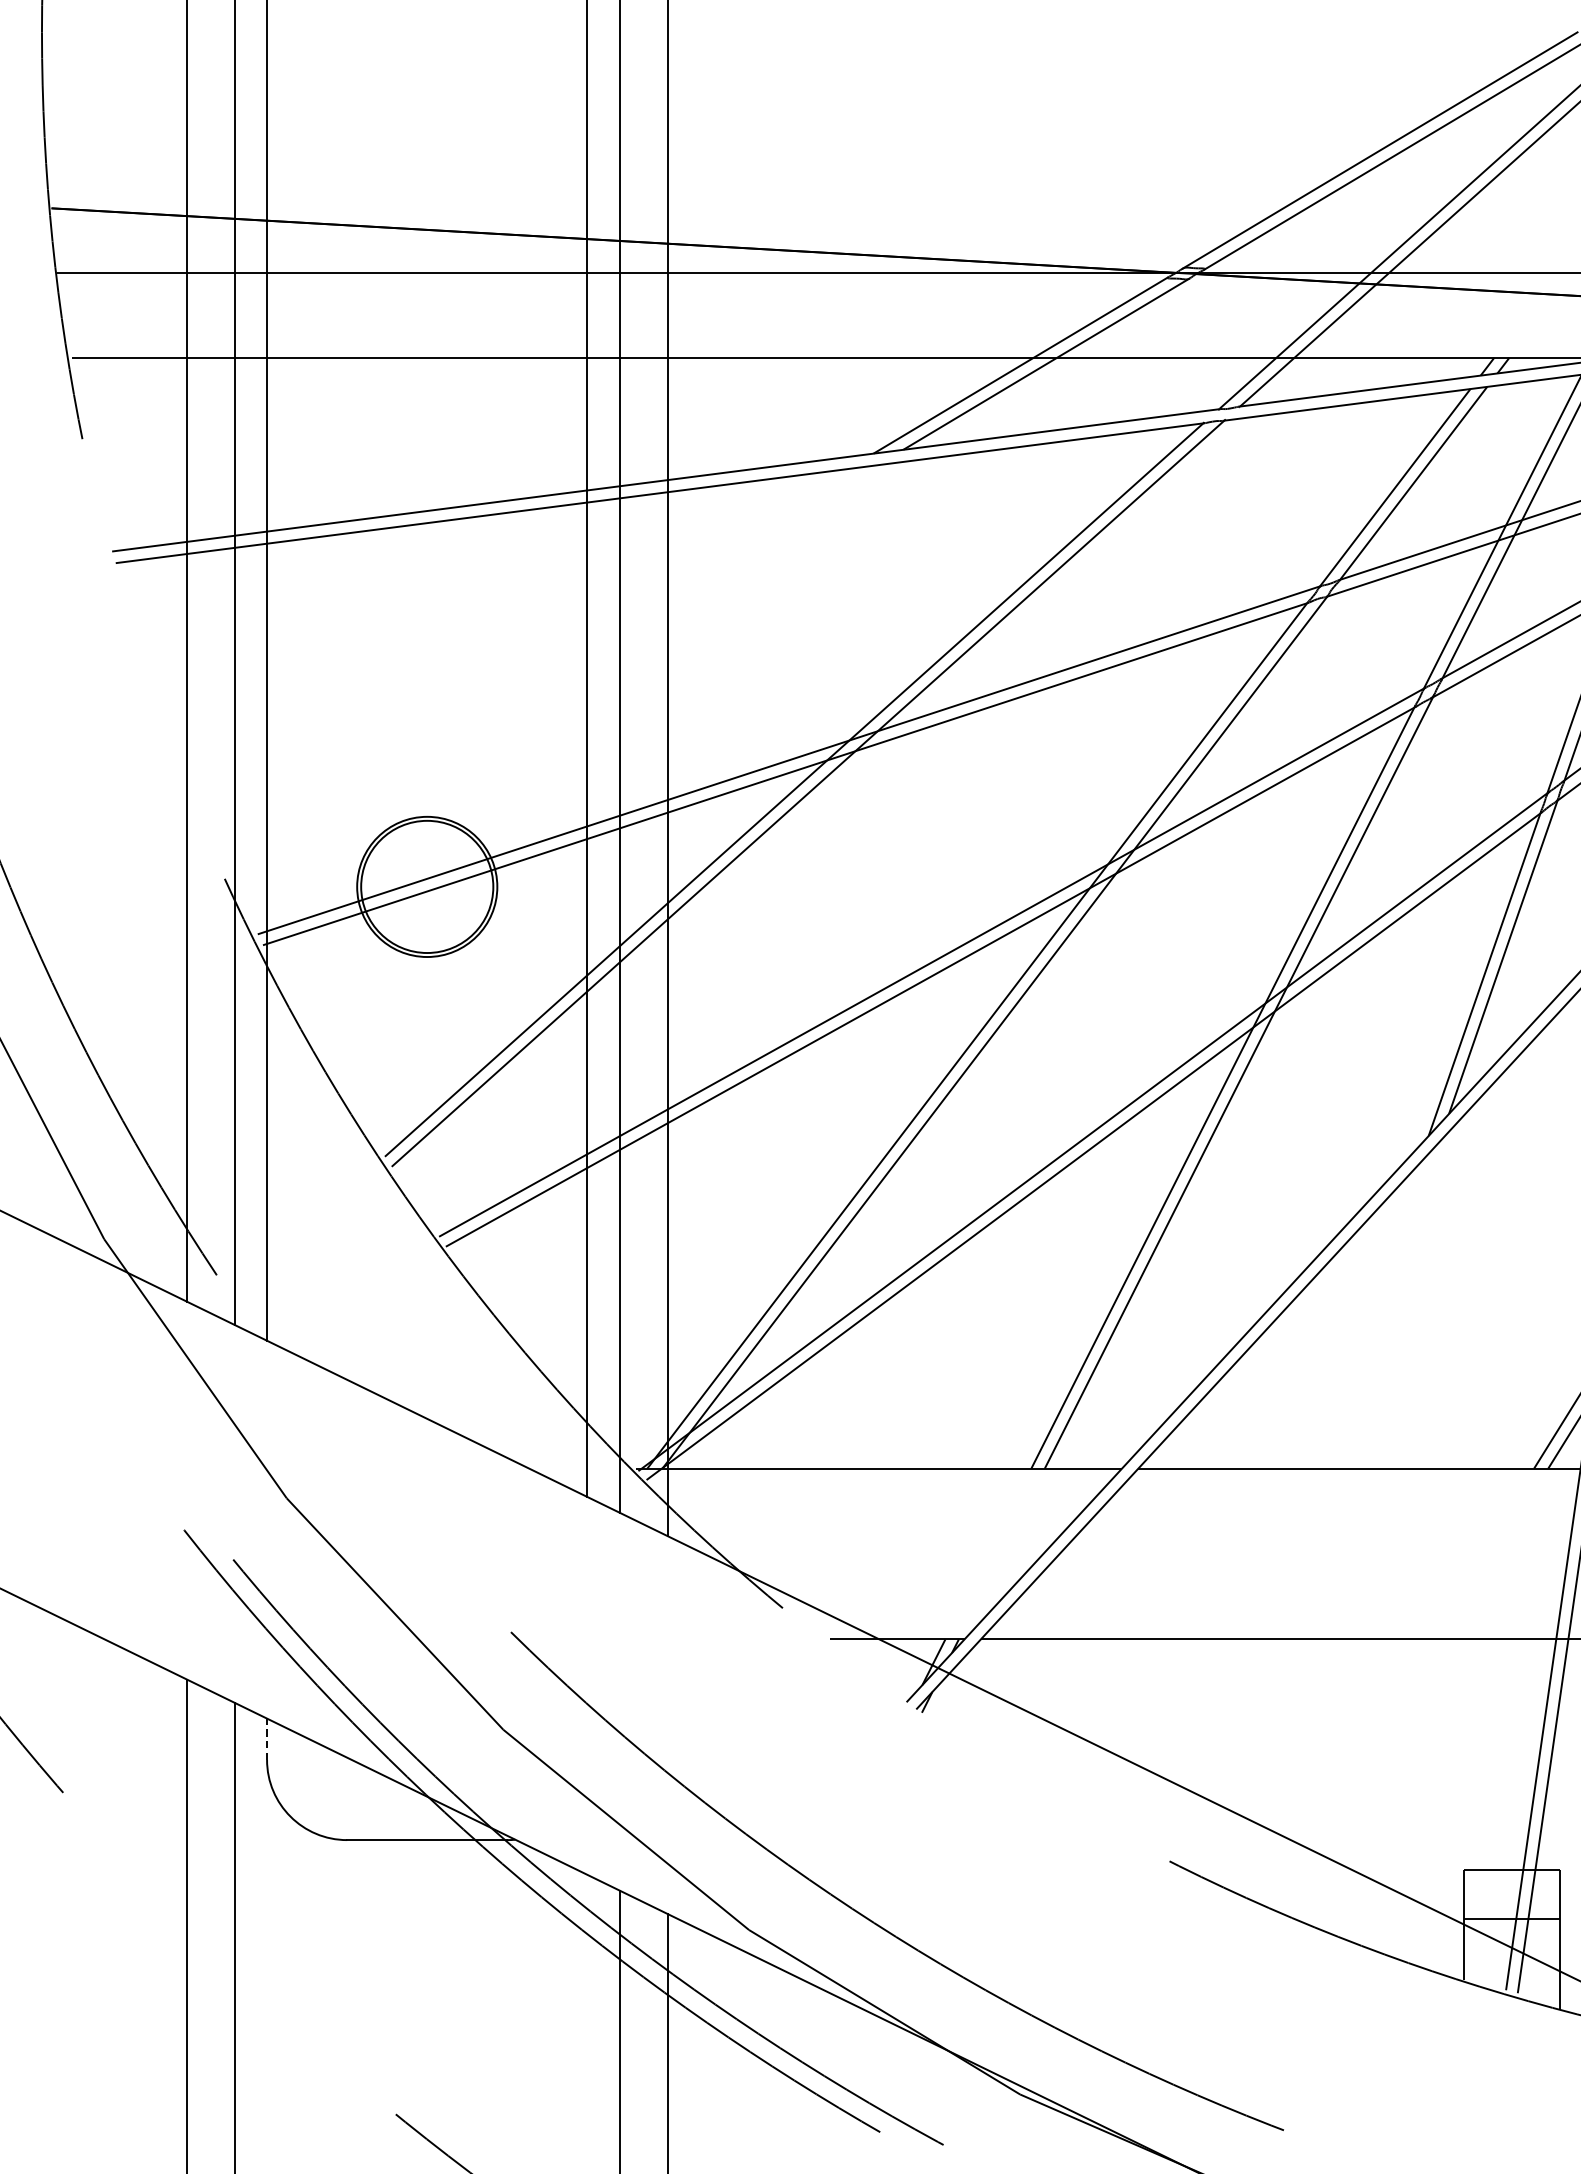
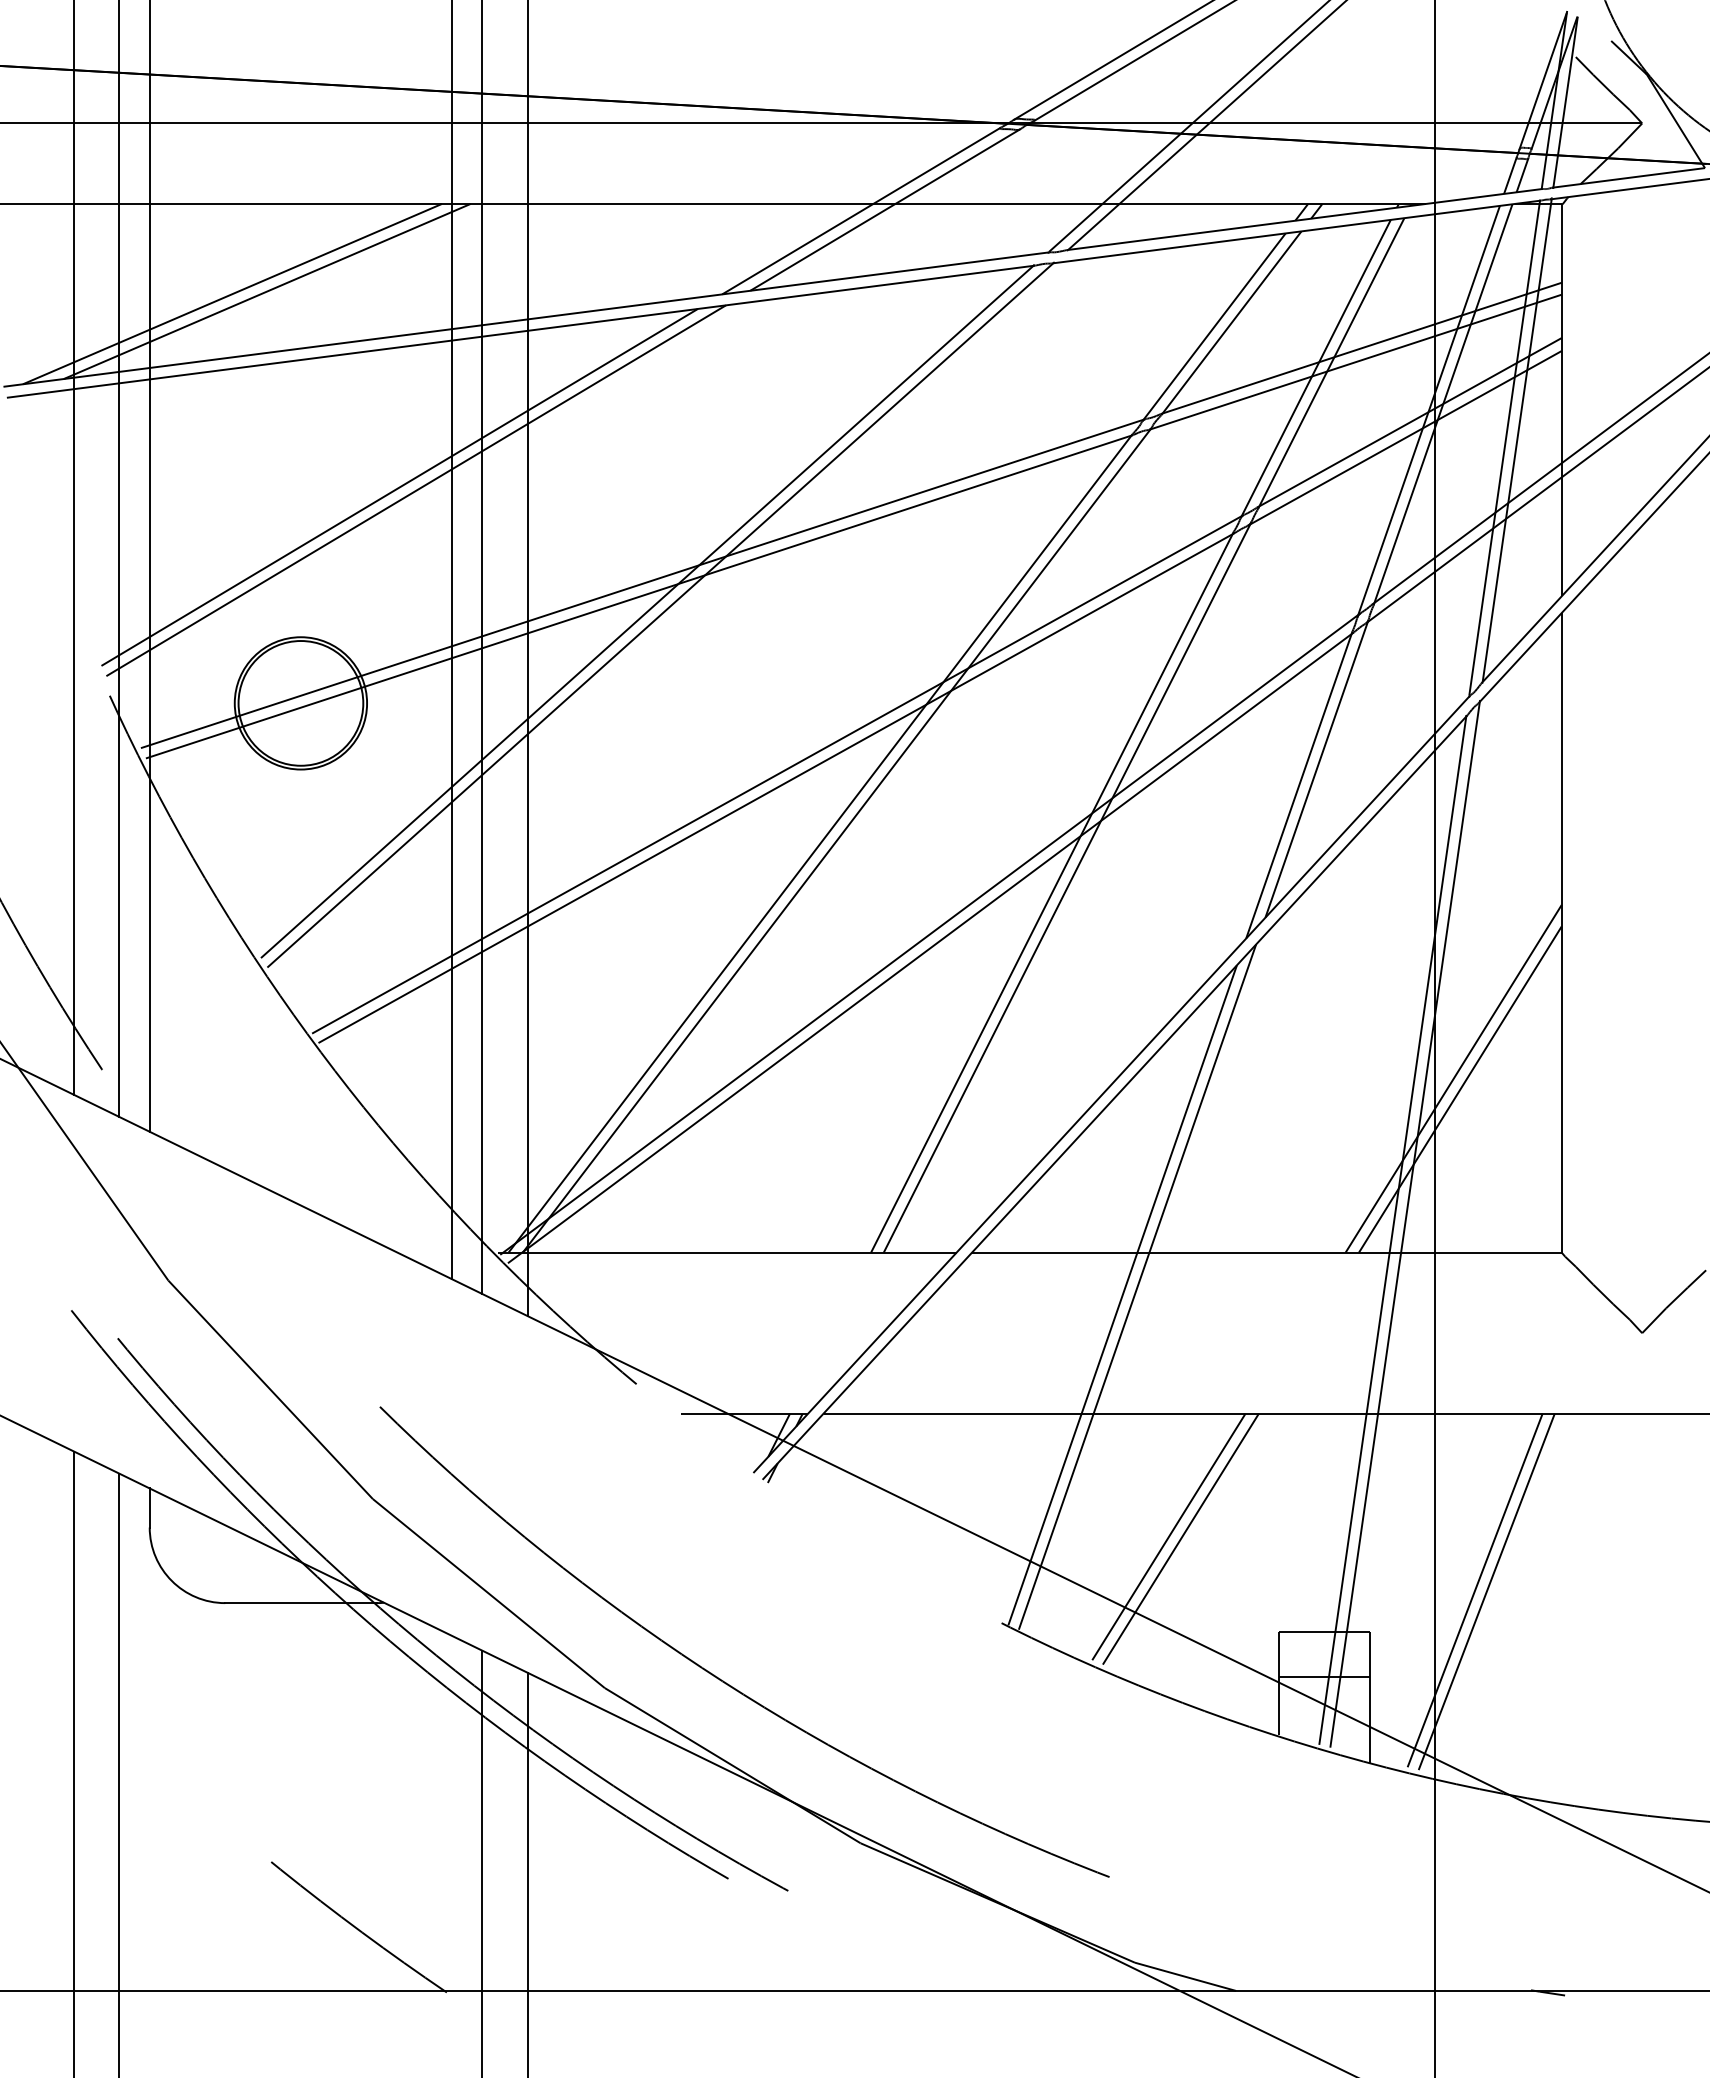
line: (390, 450) -> (266, 291), added
line: (354, 452) -> (232, 293), added
line: (531, 657) -> (399, 486), added
line: (549, 661) -> (416, 490), added
line: (1313, 1504) -> (1137, 1286), added
line: (1297, 1514) -> (1122, 1295), added
line: (266, 1738) -> (149, 1507), dashed -> solid
line: (1346, 1769) -> (1168, 1536), added
line: (1359, 1771) -> (1180, 1538), added

